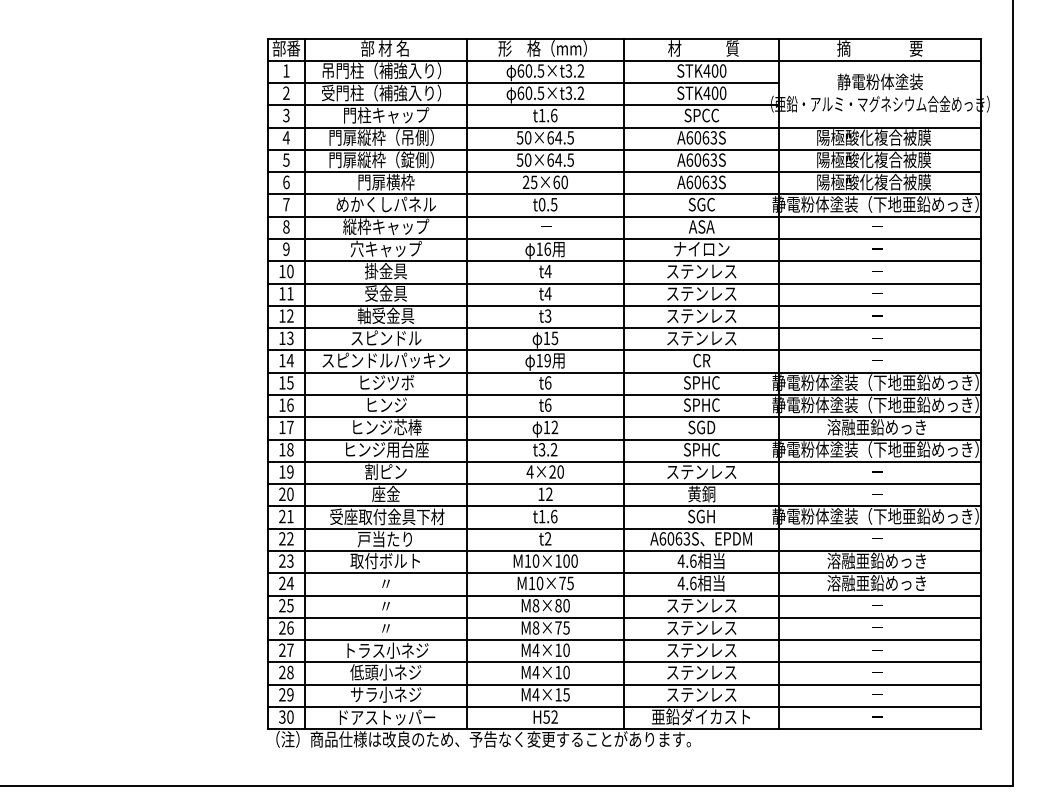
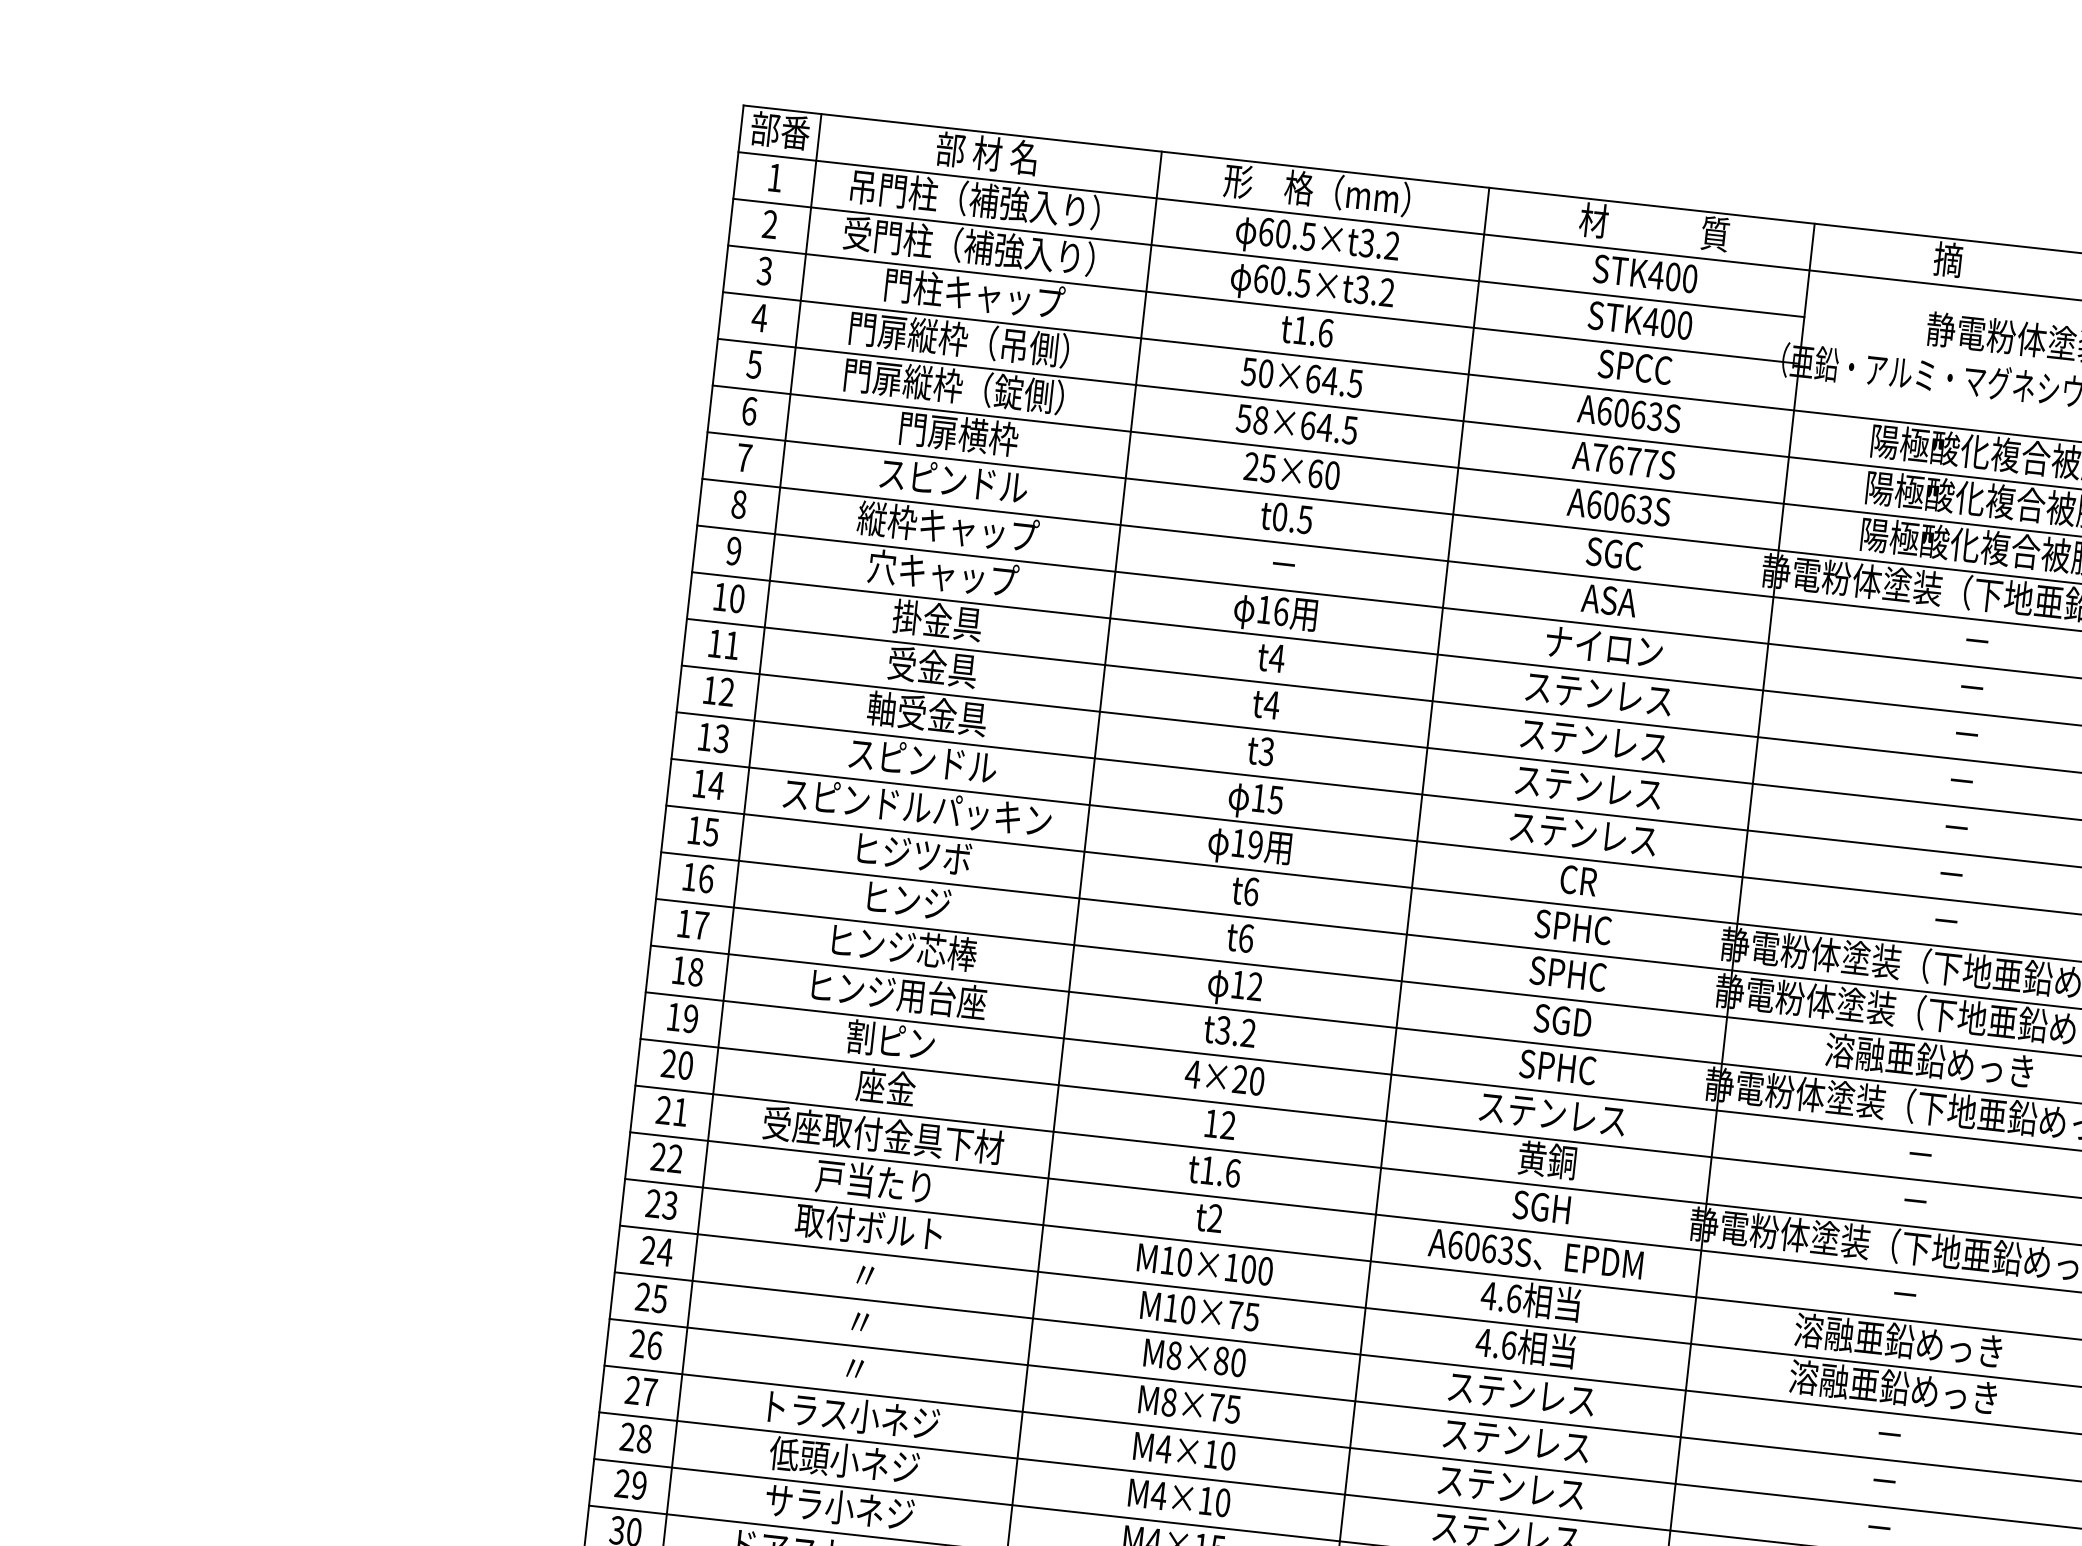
text: (527, 159) -> (1259, 419), 50×64.5 -> 58×64.5
text: (701, 159) -> (1624, 459), A6063S -> A7677S
text: (385, 204) -> (951, 480), めかくしパネル -> スピンドル

